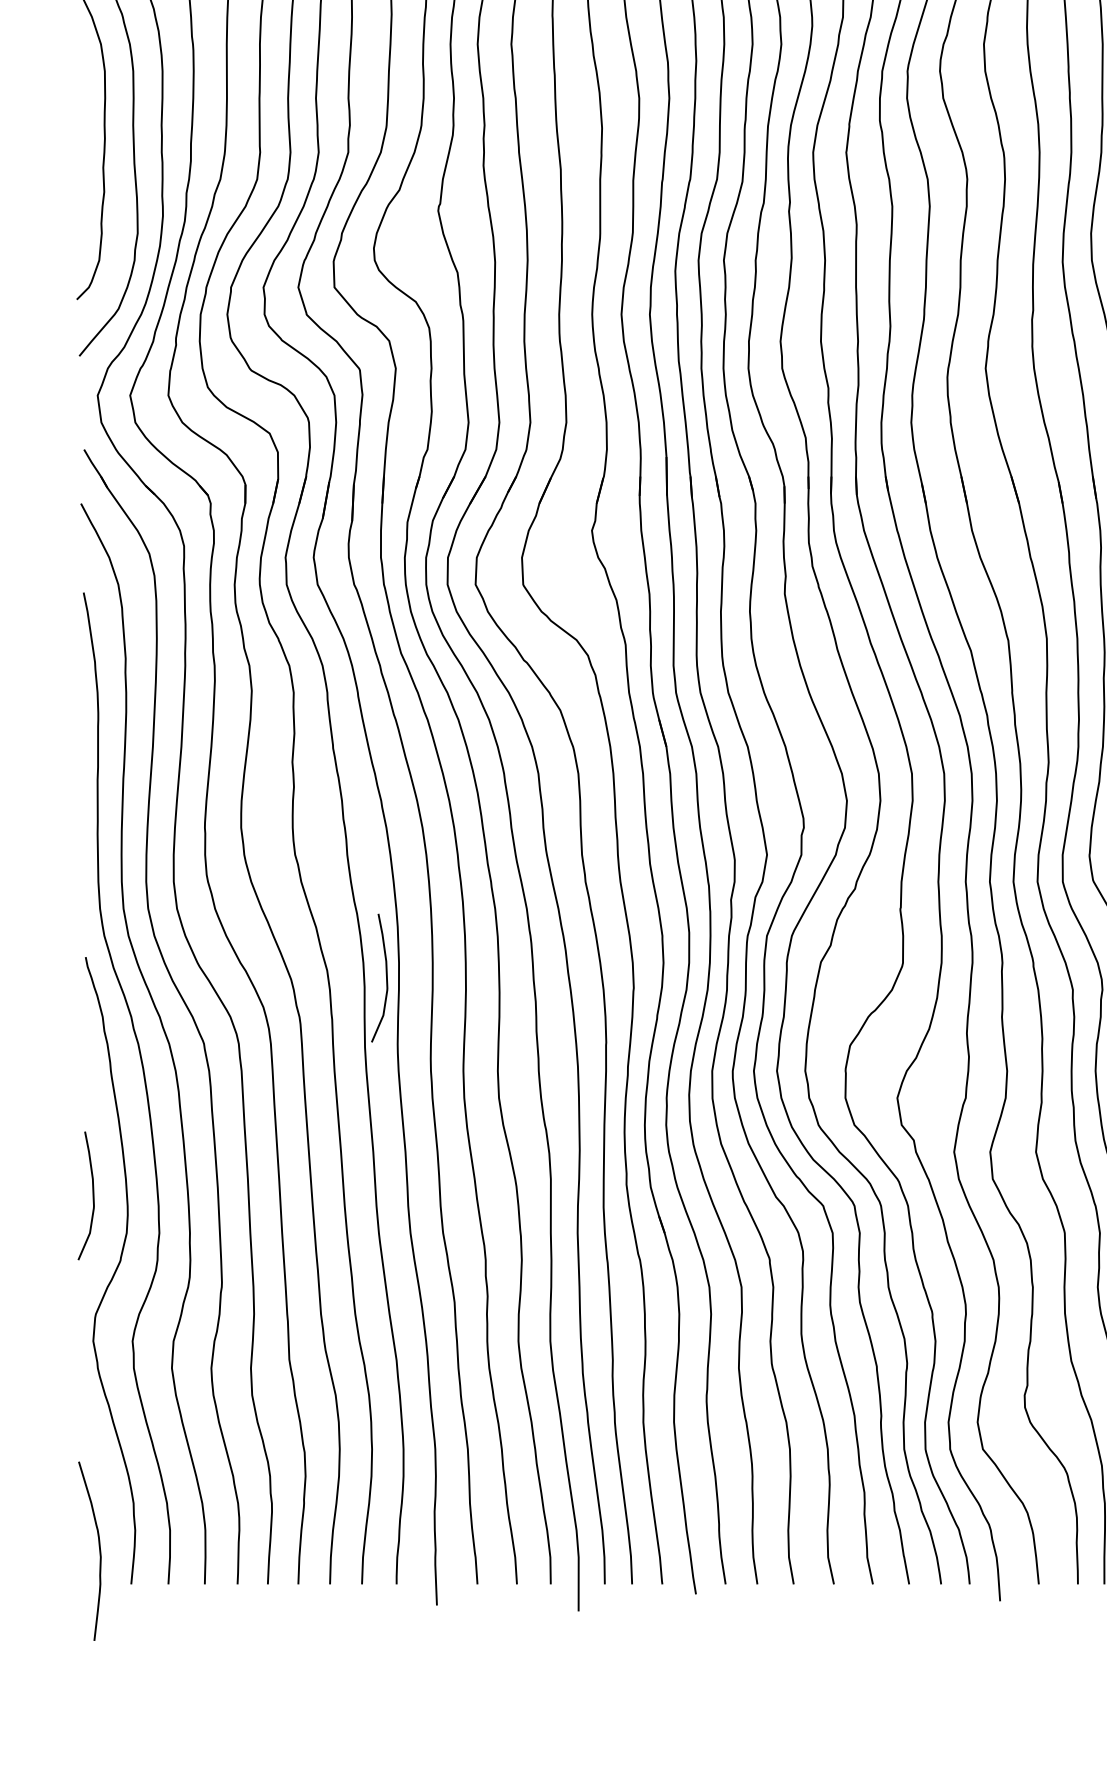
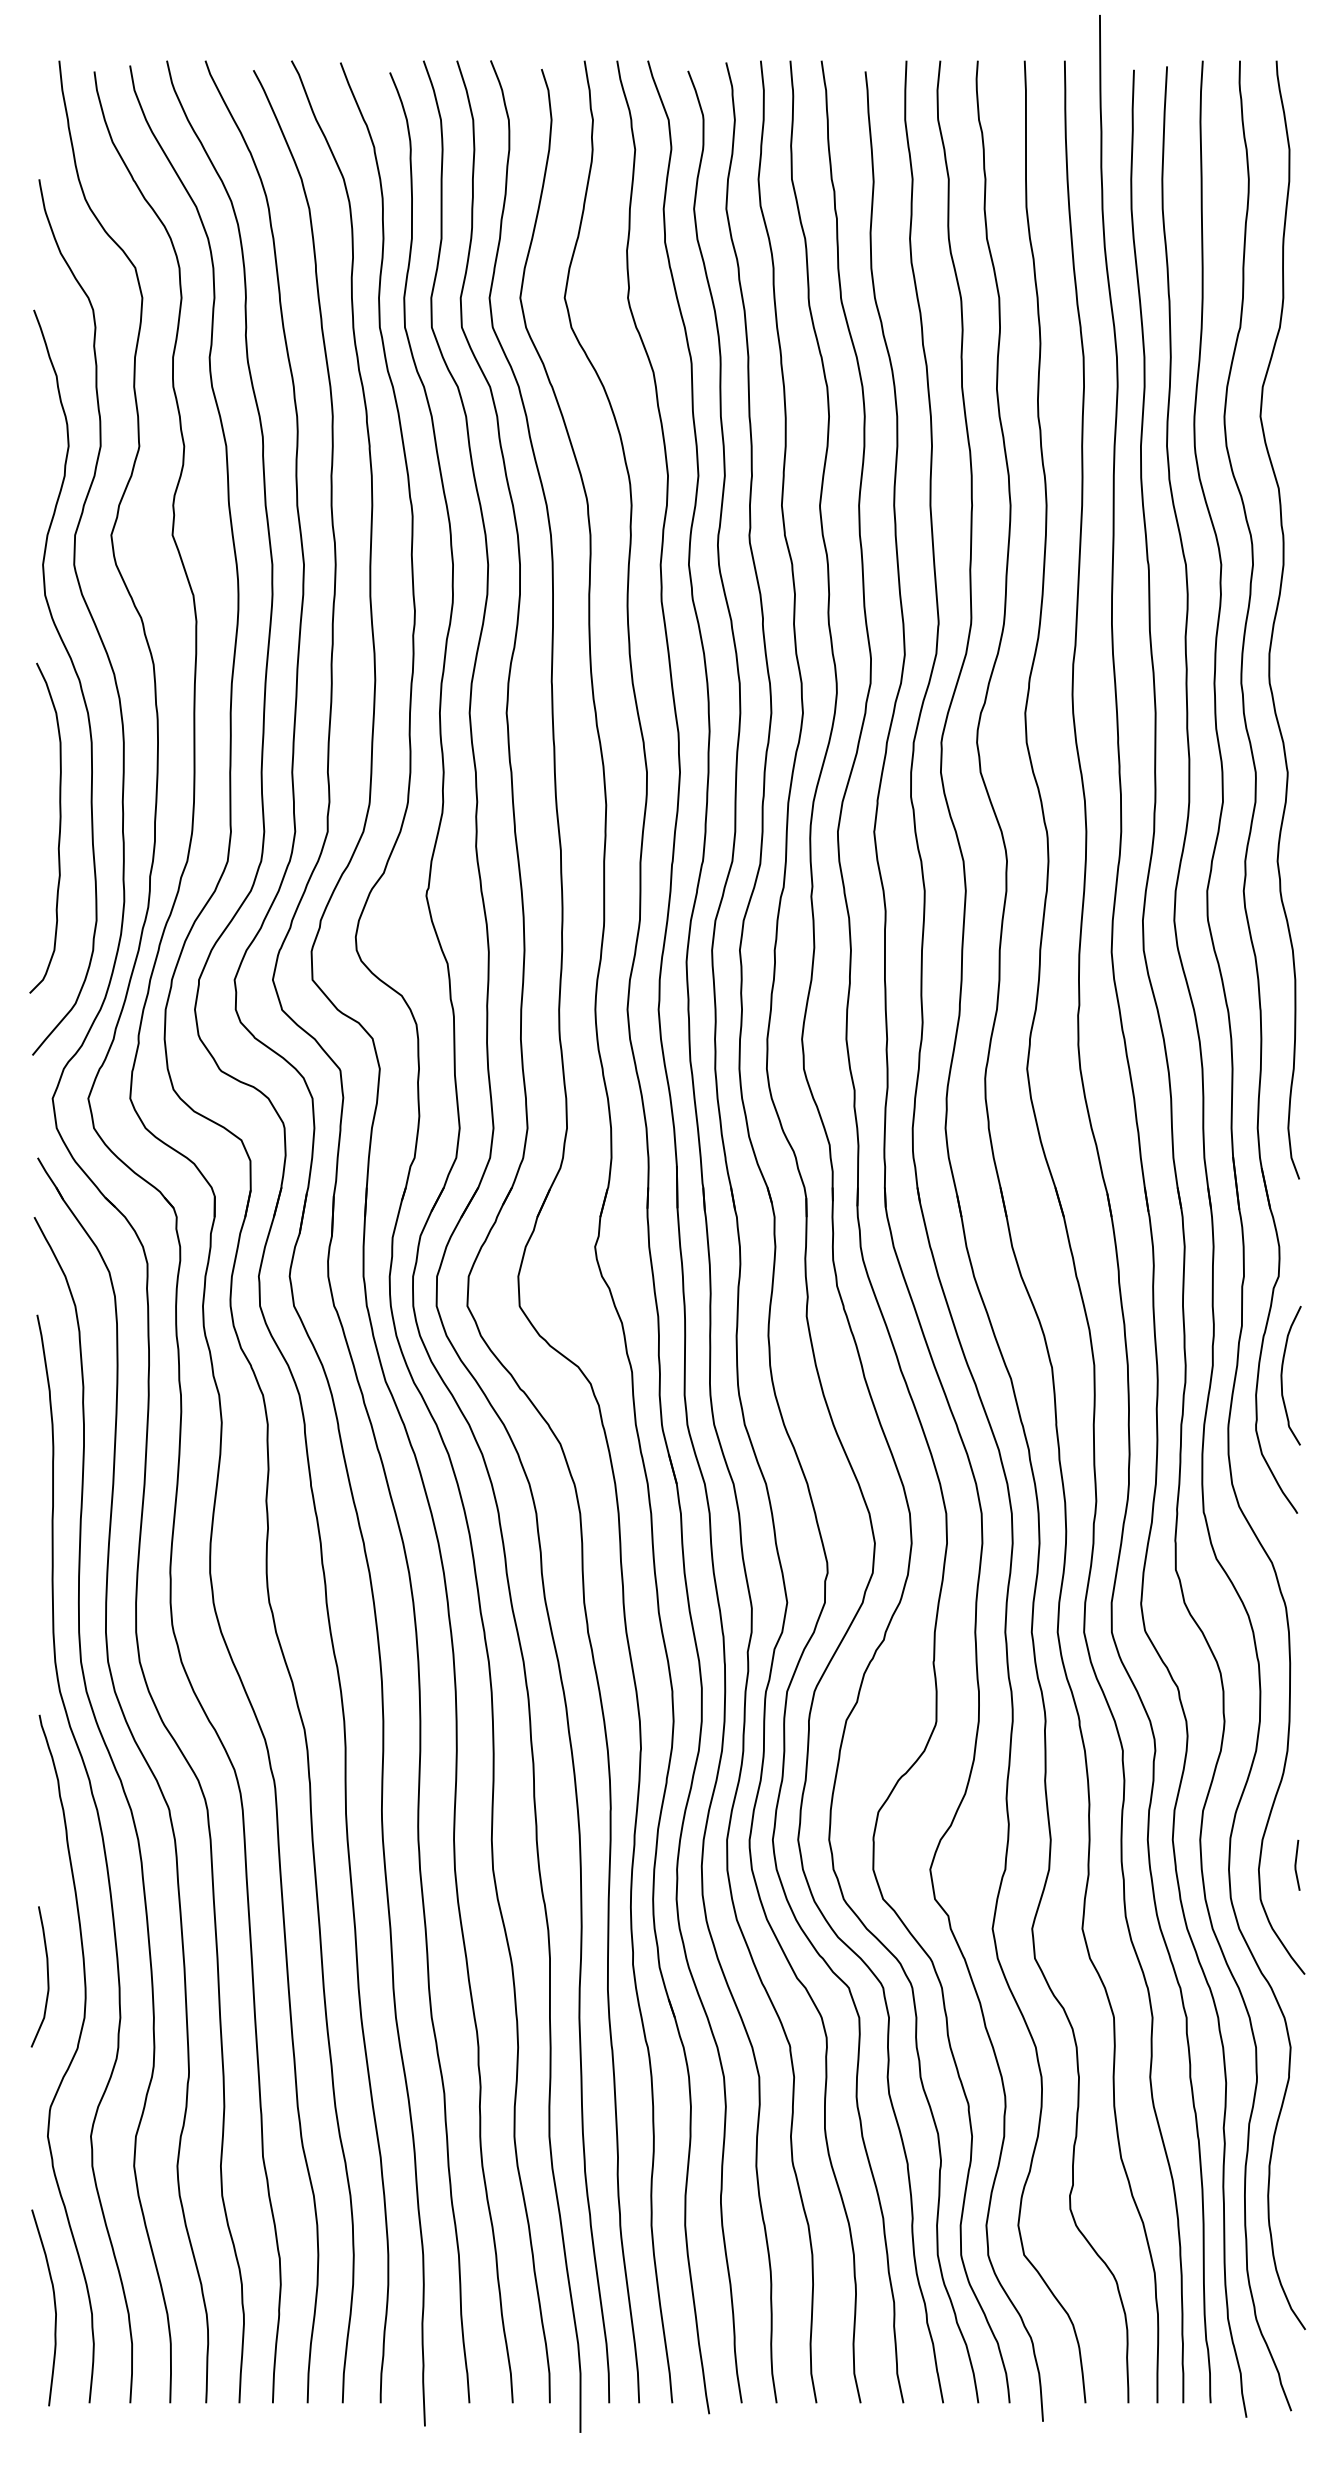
curve: (386, 977) -> (369, 1737), removed
curve: (99, 1550) -> (54, 2307), moved

